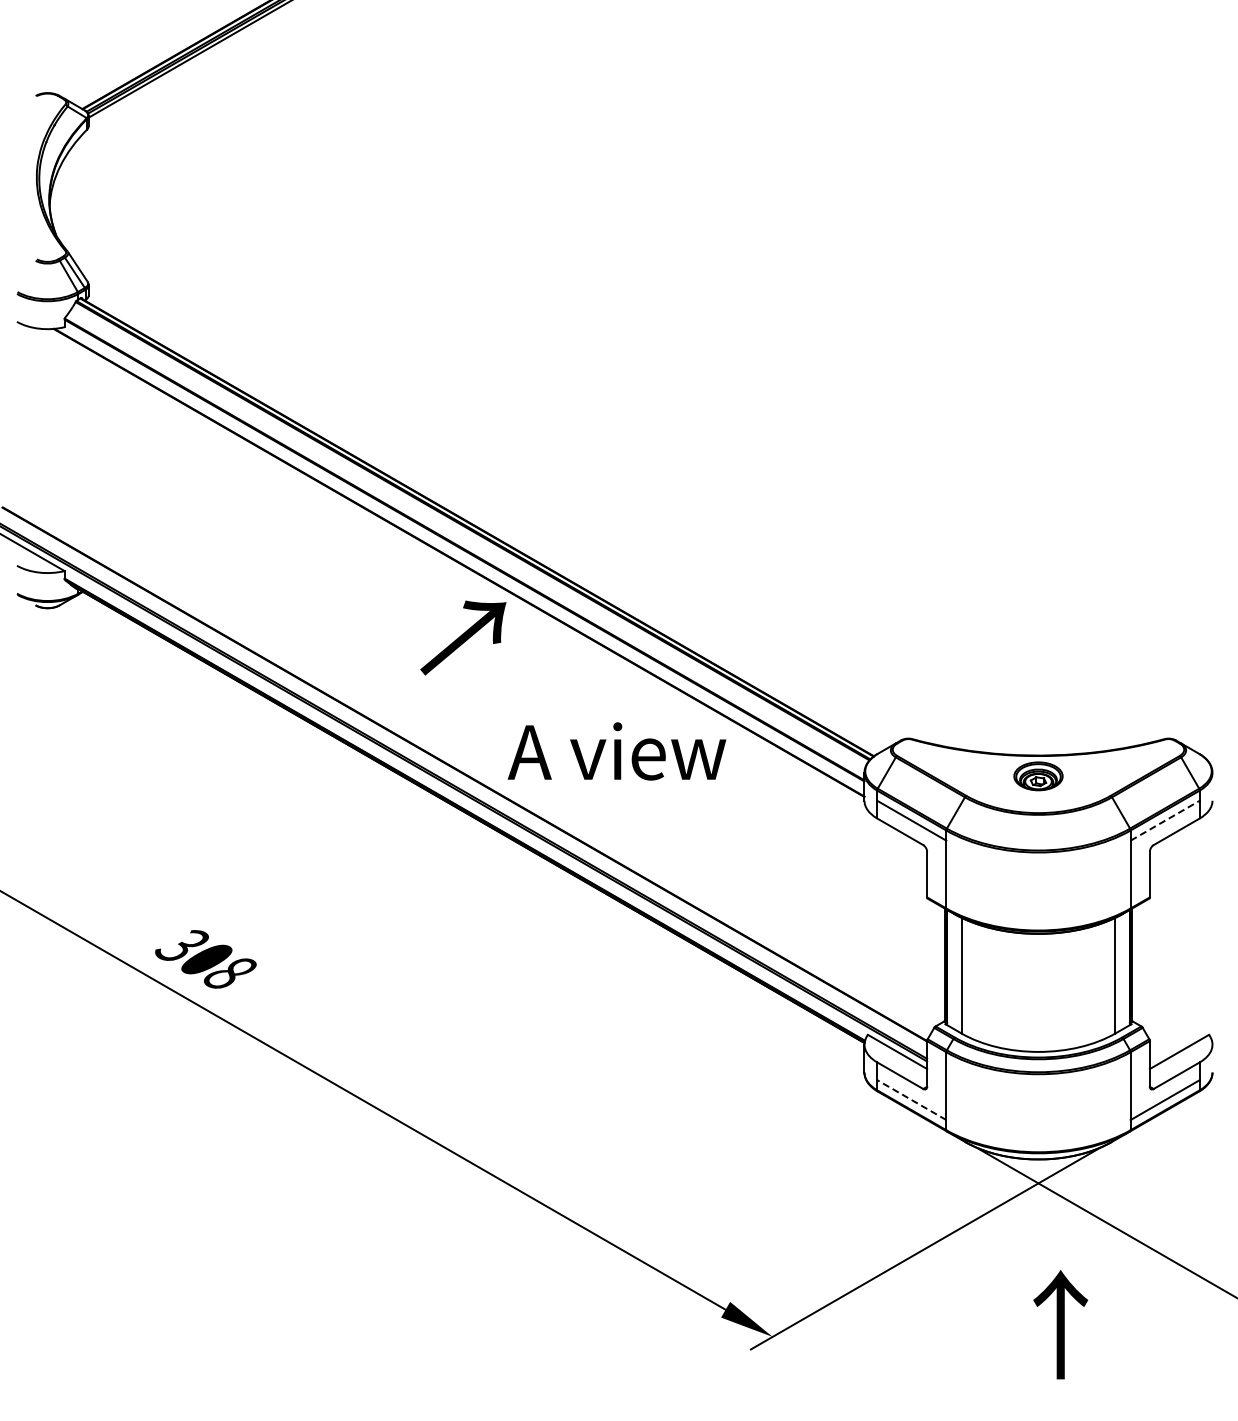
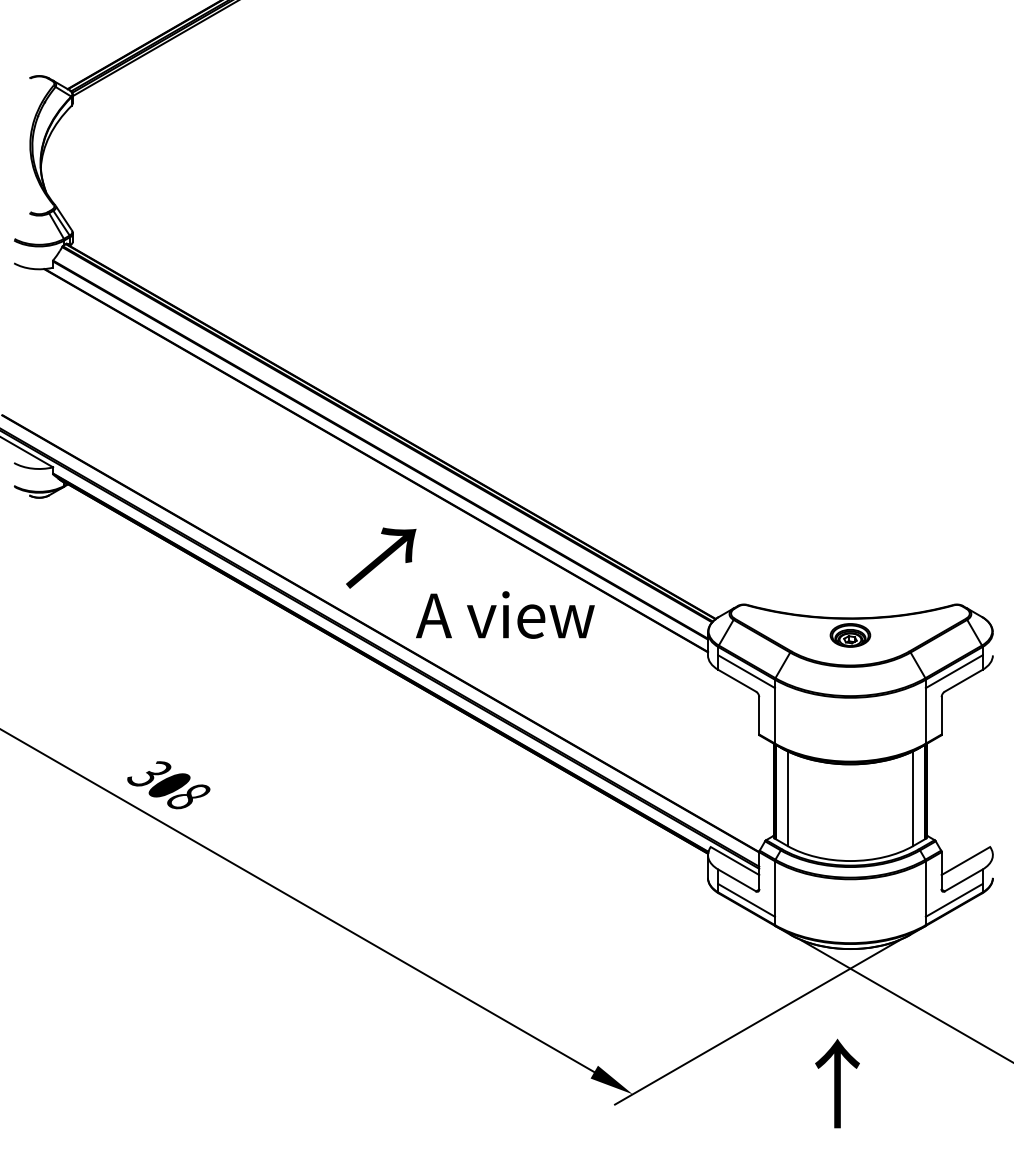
text: (463, 637) -> (381, 557), moved
line: (1165, 820) -> (954, 671), dashed -> solid
line: (911, 1100) -> (746, 900), dashed -> solid
text: (1060, 1324) -> (837, 1083), moved

